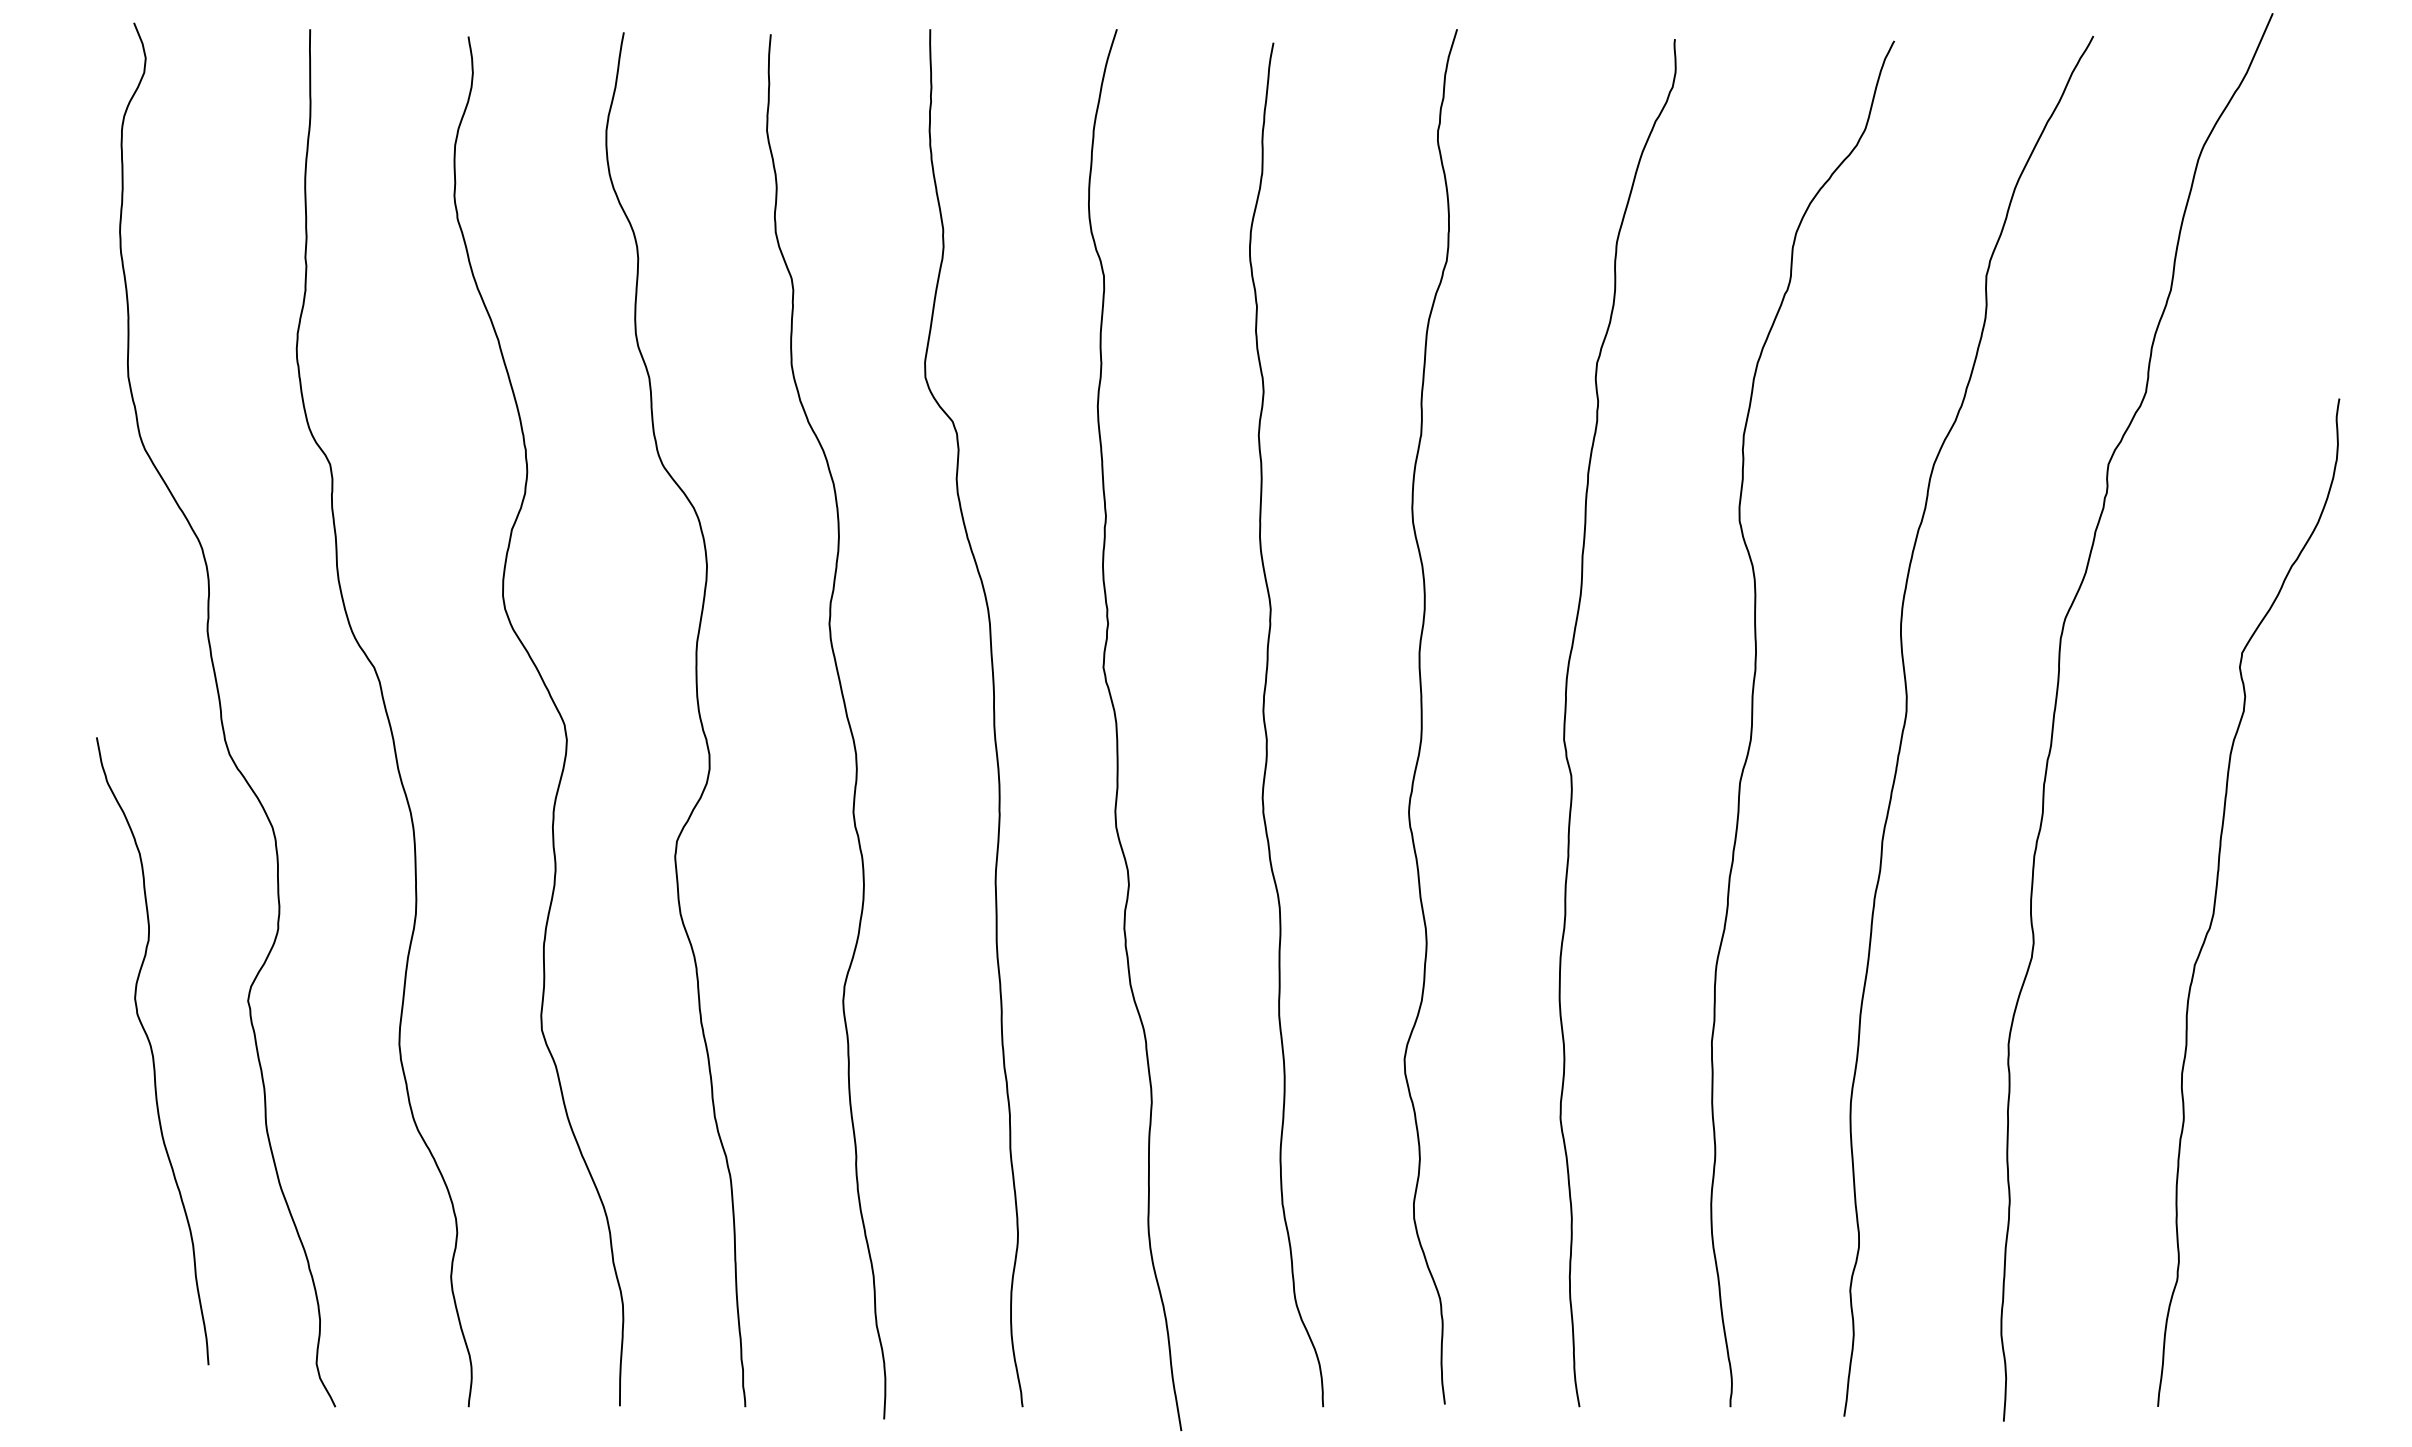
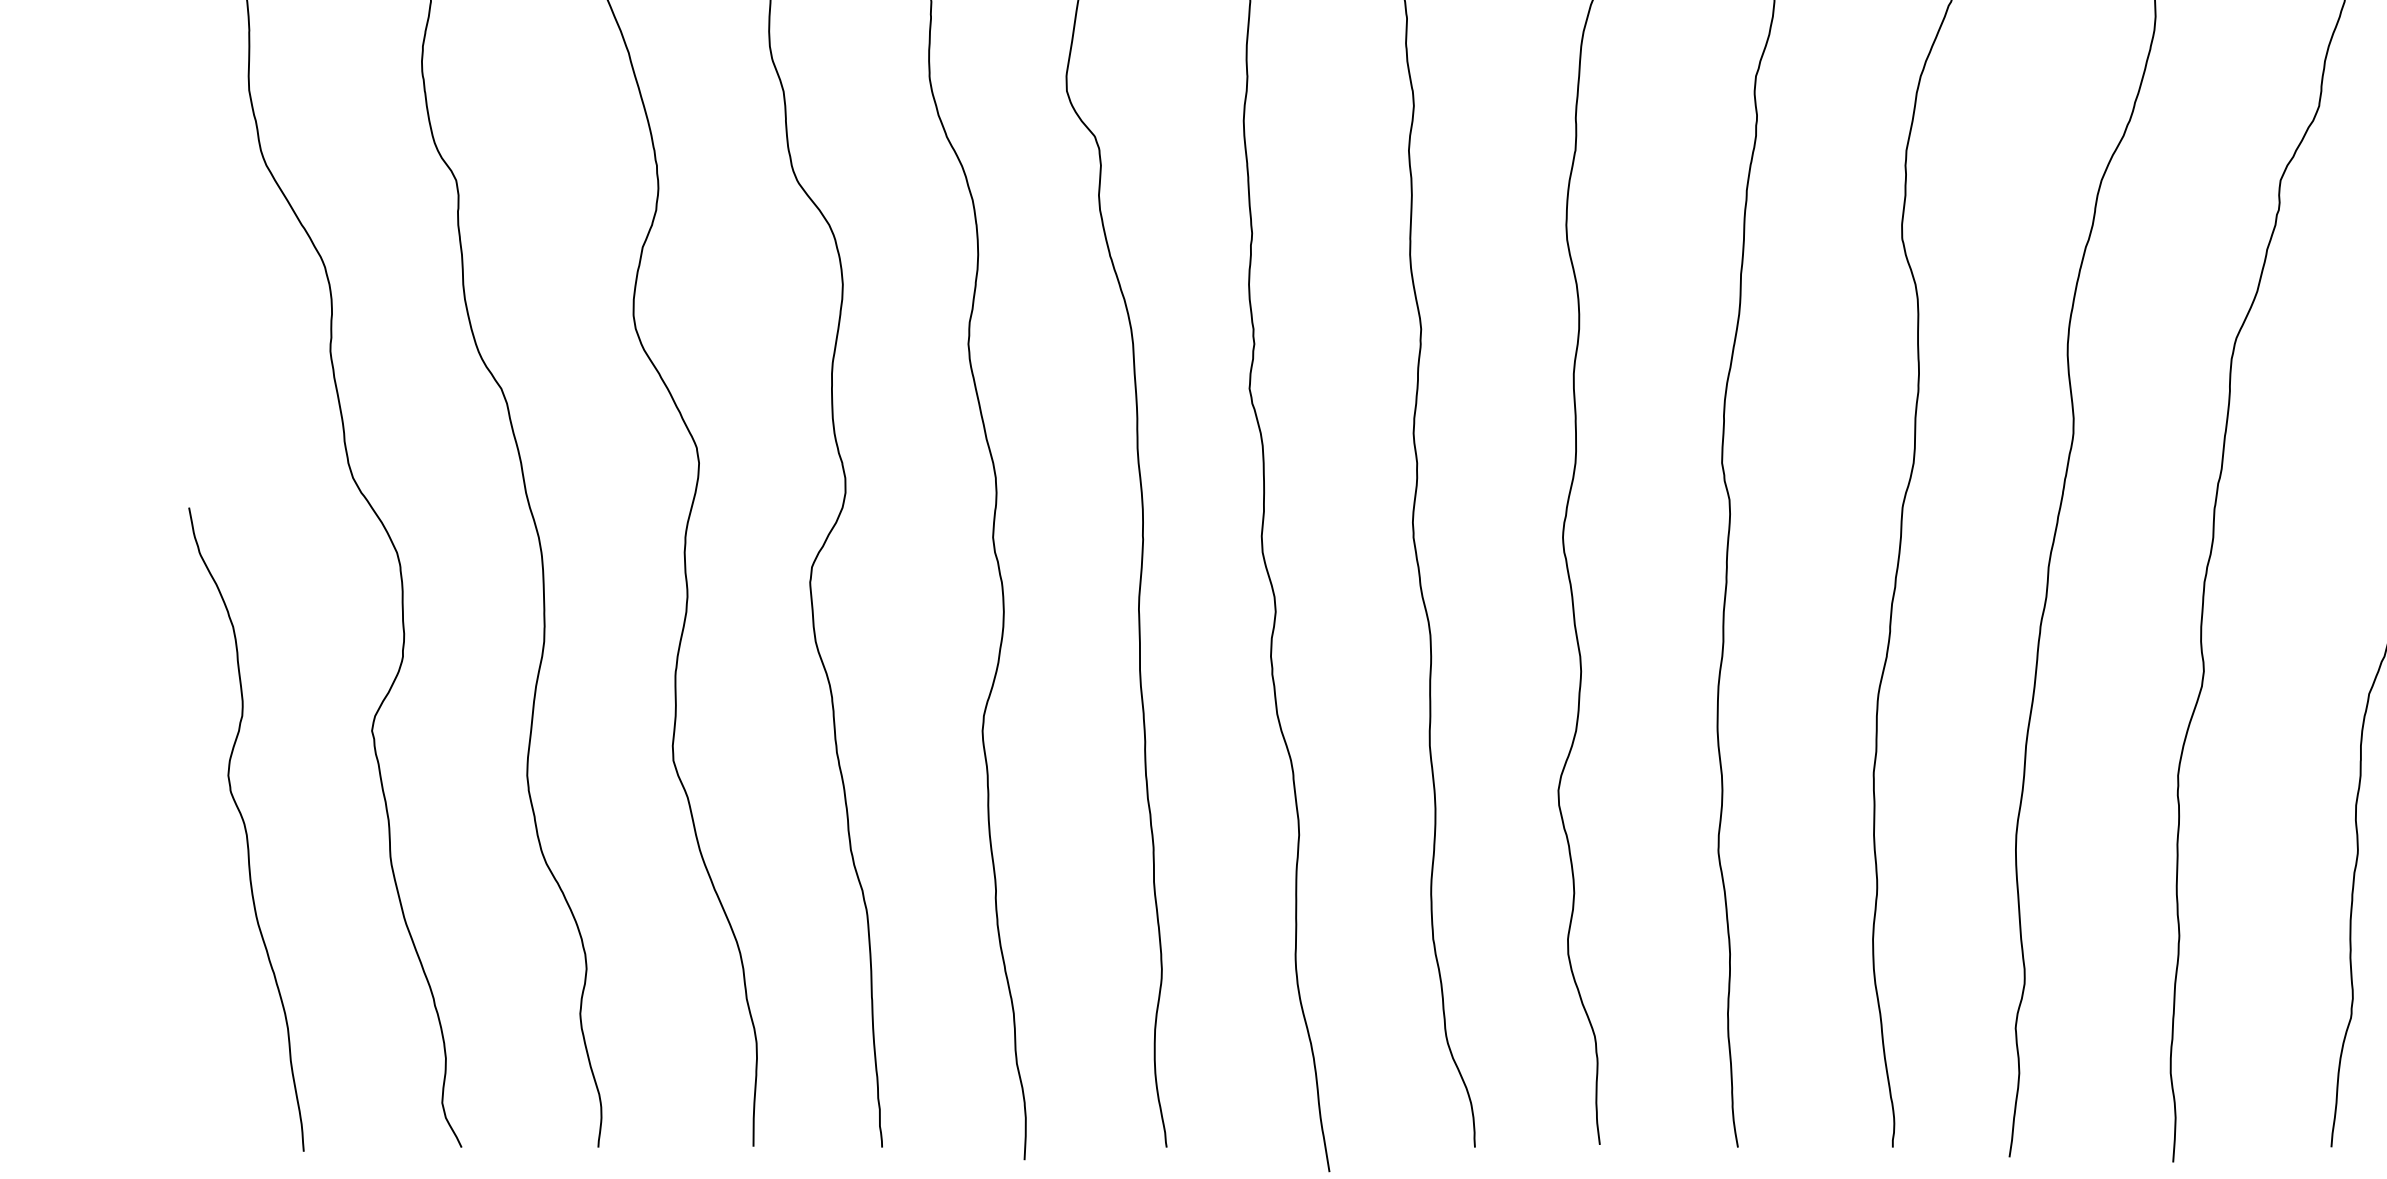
curve: (152, 1051) -> (246, 829), moved

